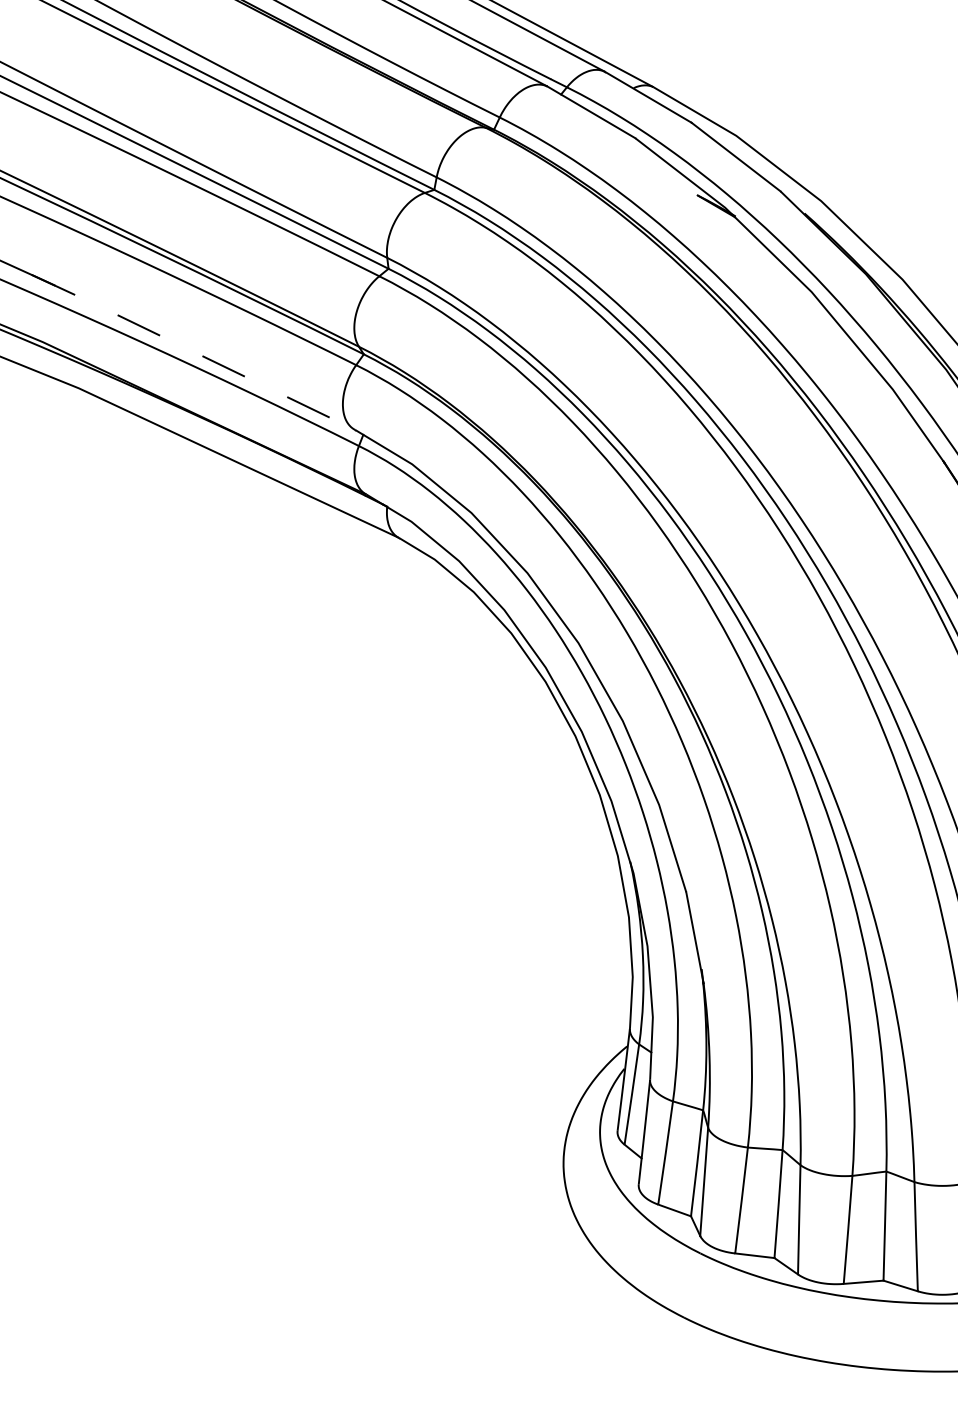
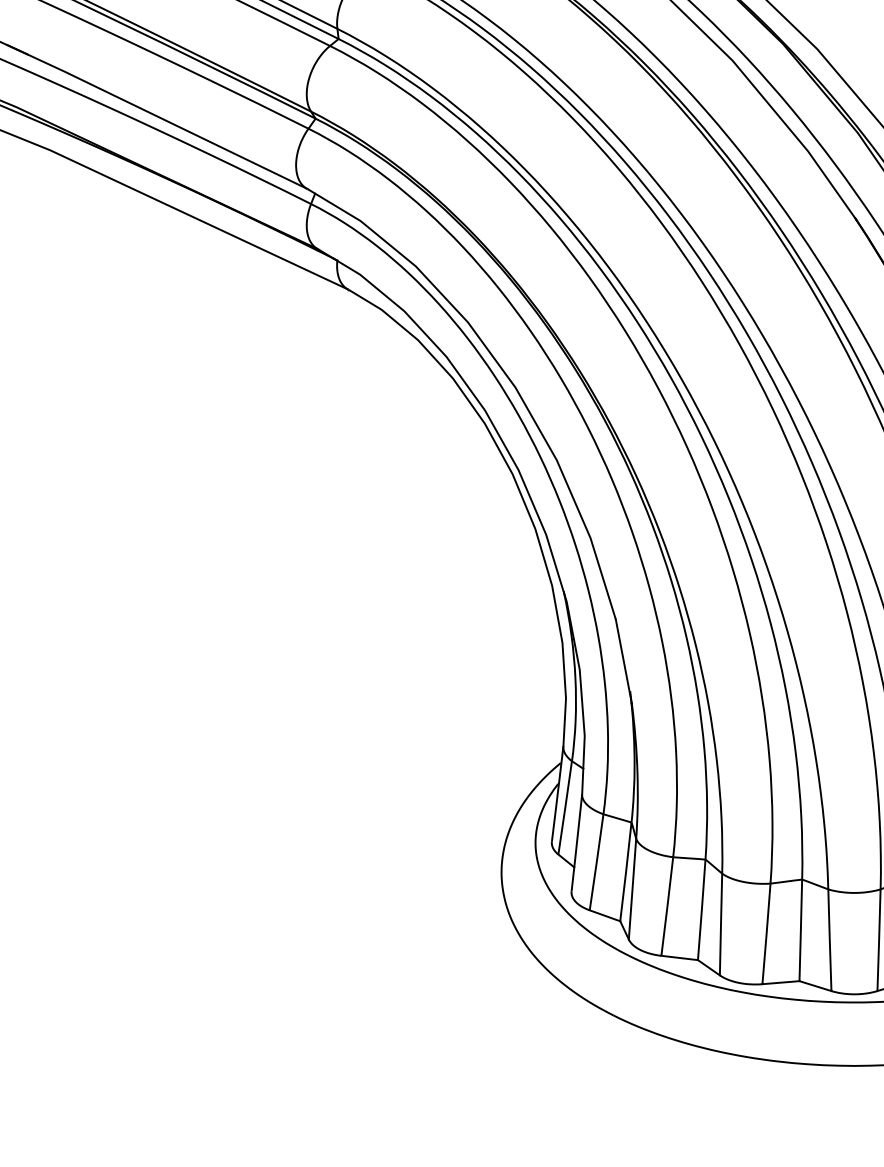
line: (193, 351) -> (157, 116), dashed -> solid

